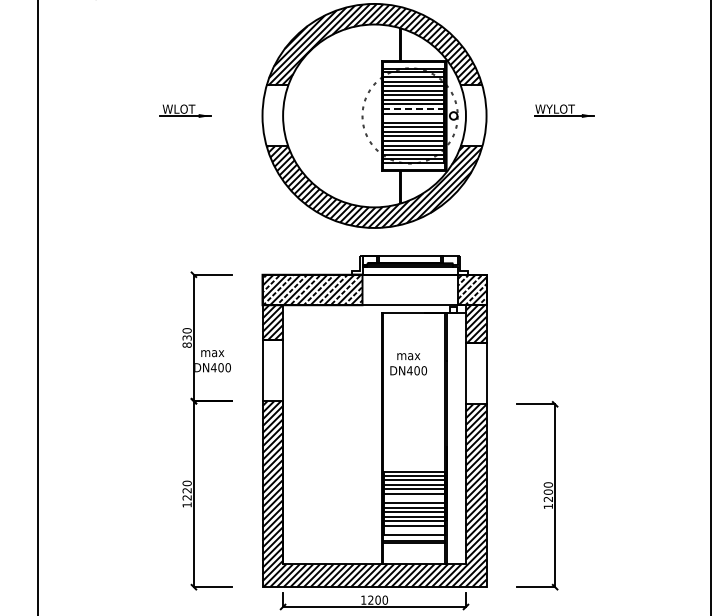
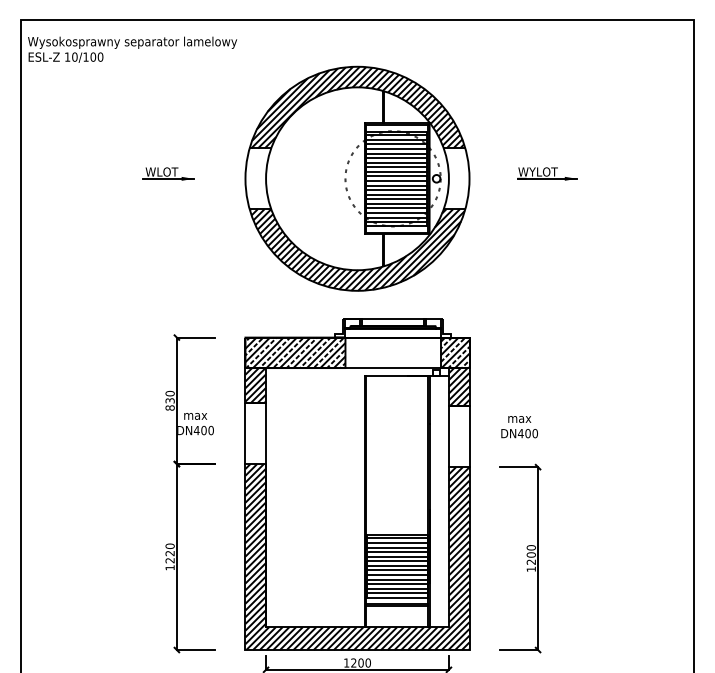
line: (414, 108) -> (397, 171), dashed -> solid
line: (413, 118) -> (396, 181), added
text: (408, 364) -> (519, 427), moved
line: (413, 498) -> (396, 561), added
line: (413, 530) -> (396, 593), added

